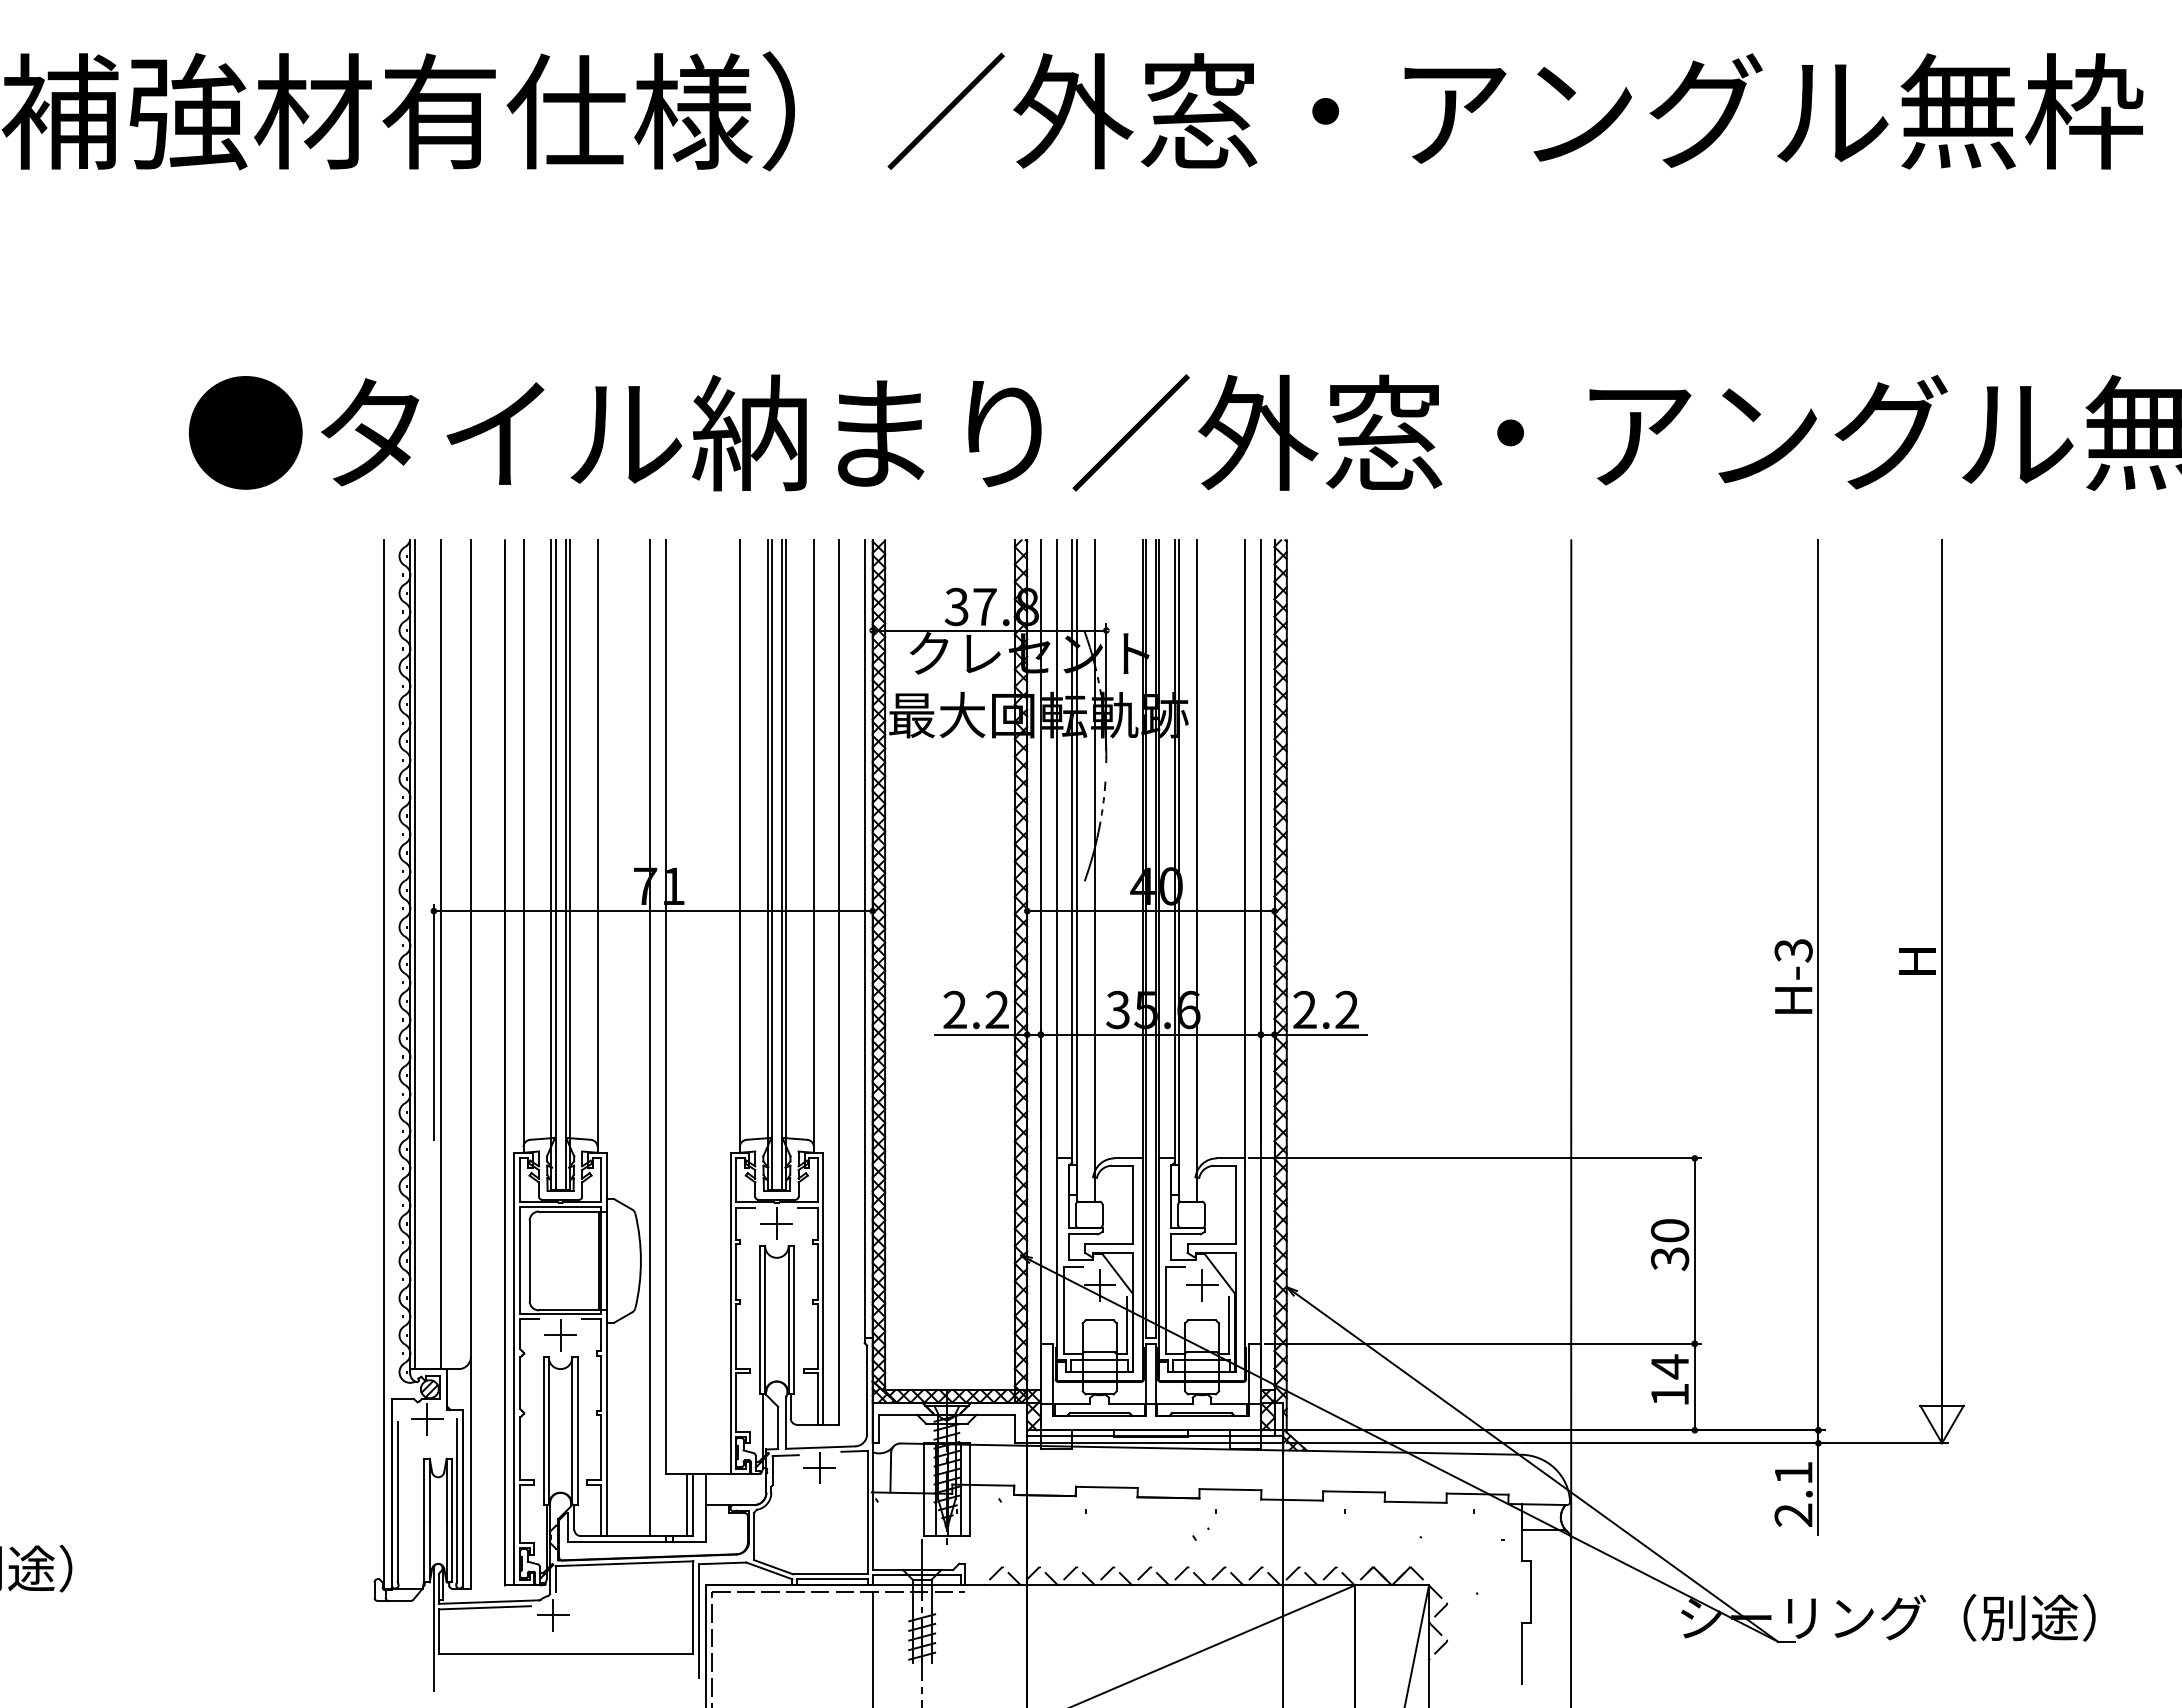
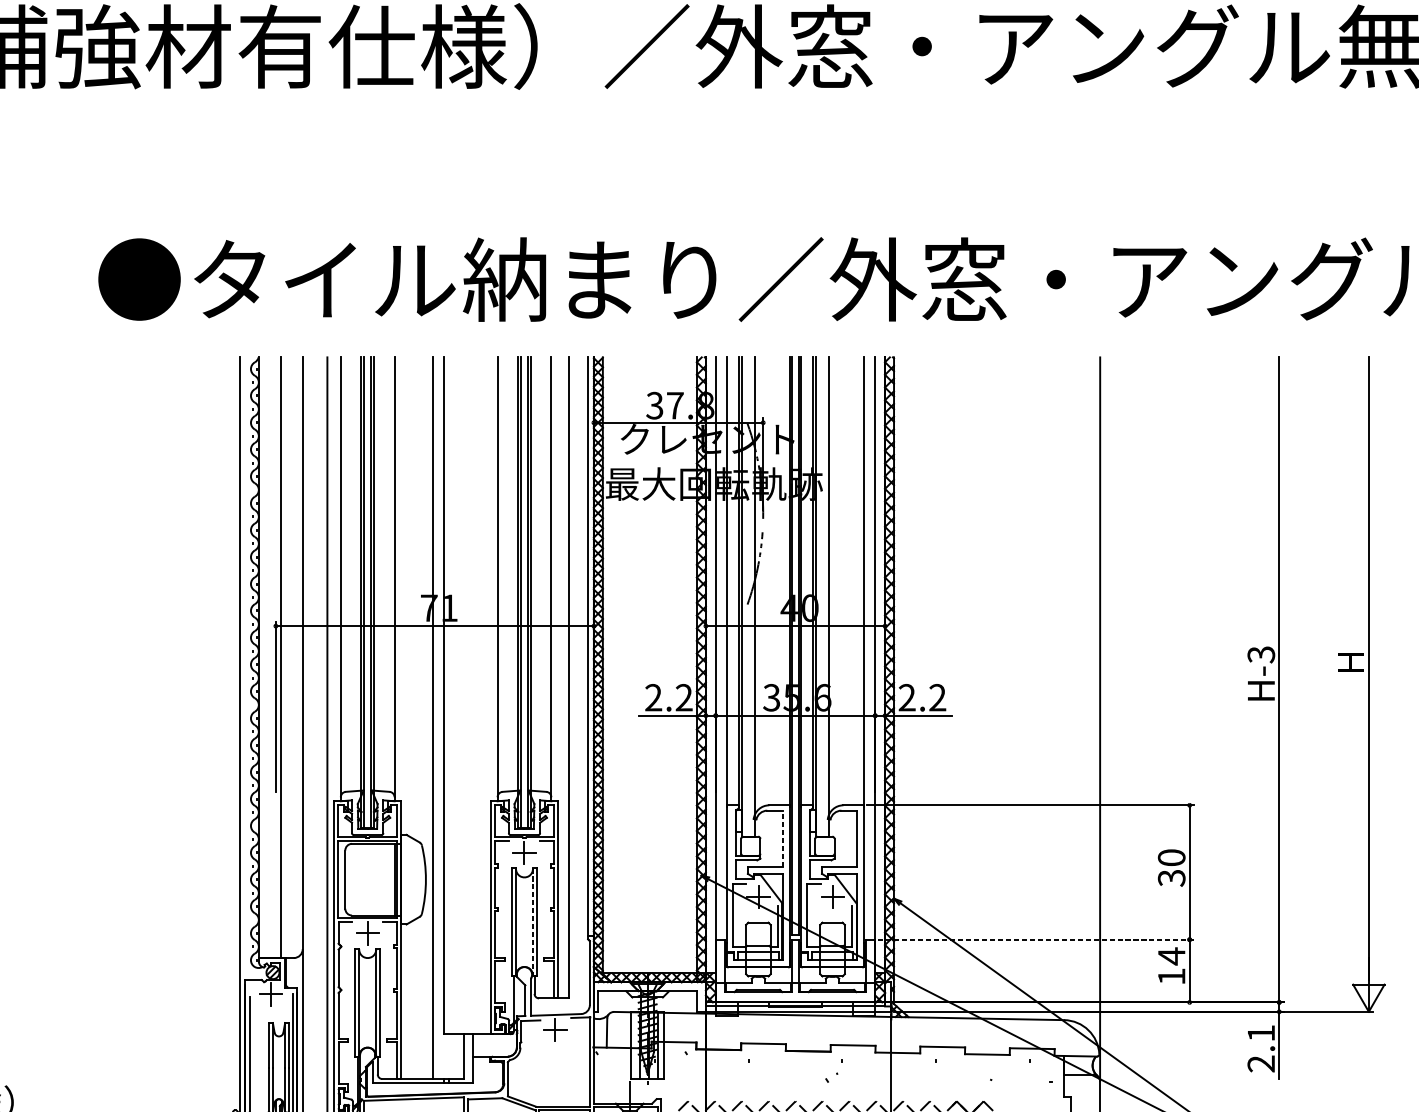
line: (415, 954) -> (262, 657), removed
line: (1133, 1204) -> (782, 838), solid -> dashed
line: (788, 1320) -> (532, 922), solid -> dashed
line: (1483, 1343) -> (1036, 939), solid -> dashed
line: (686, 1505) -> (458, 1056), removed

